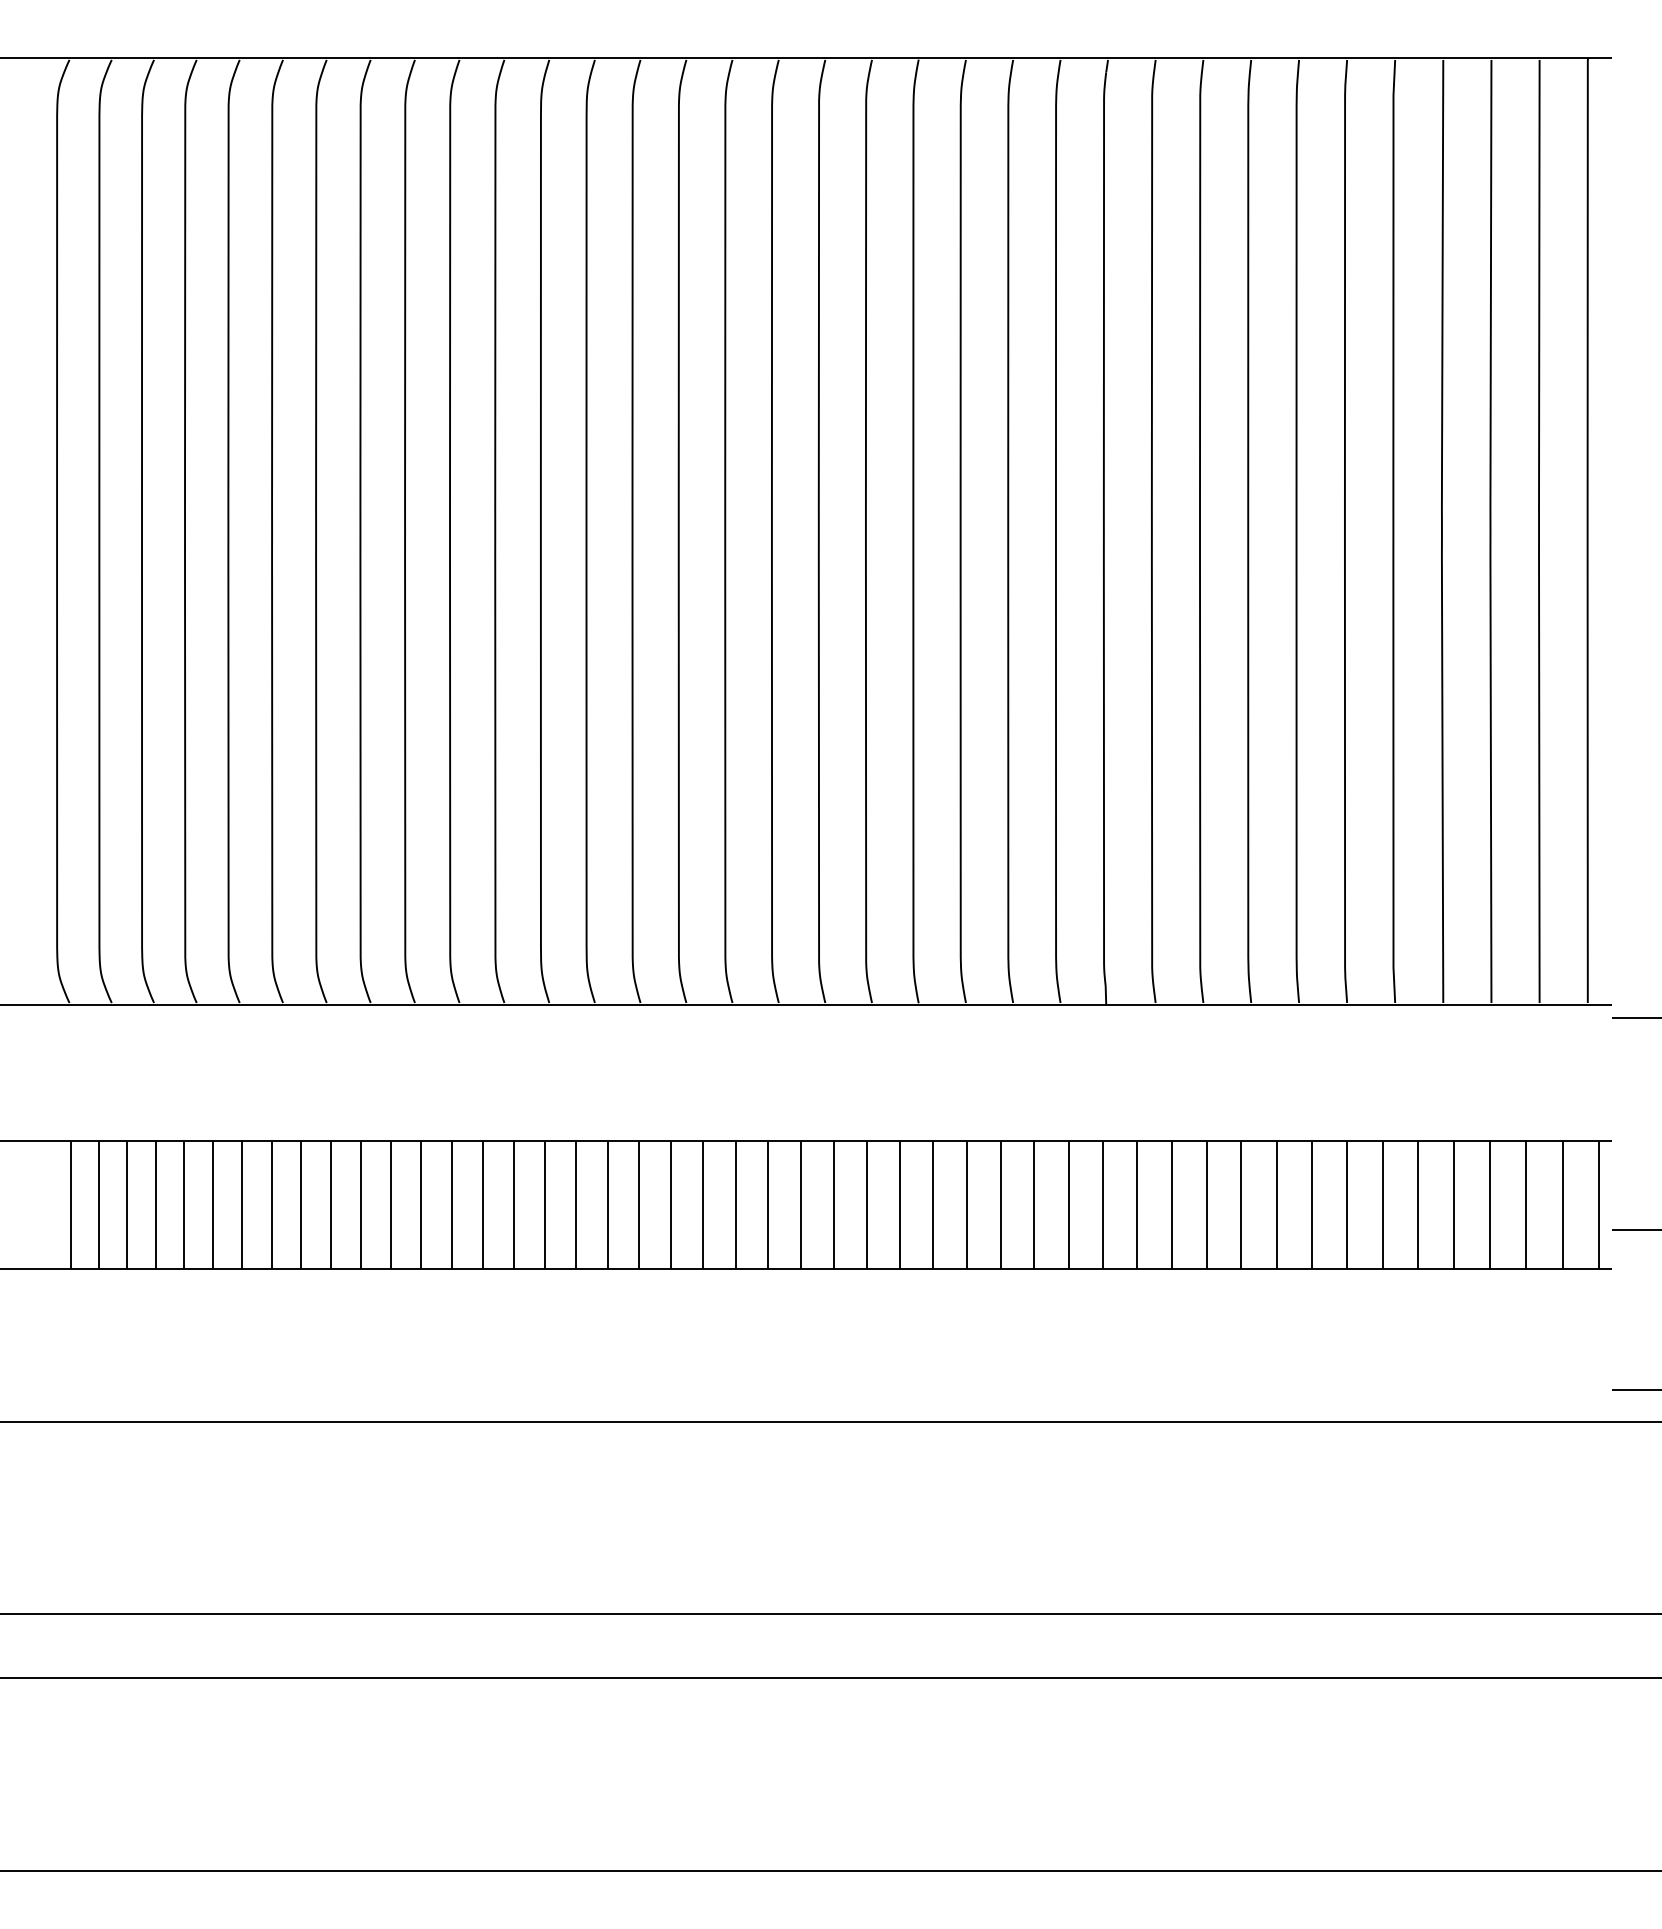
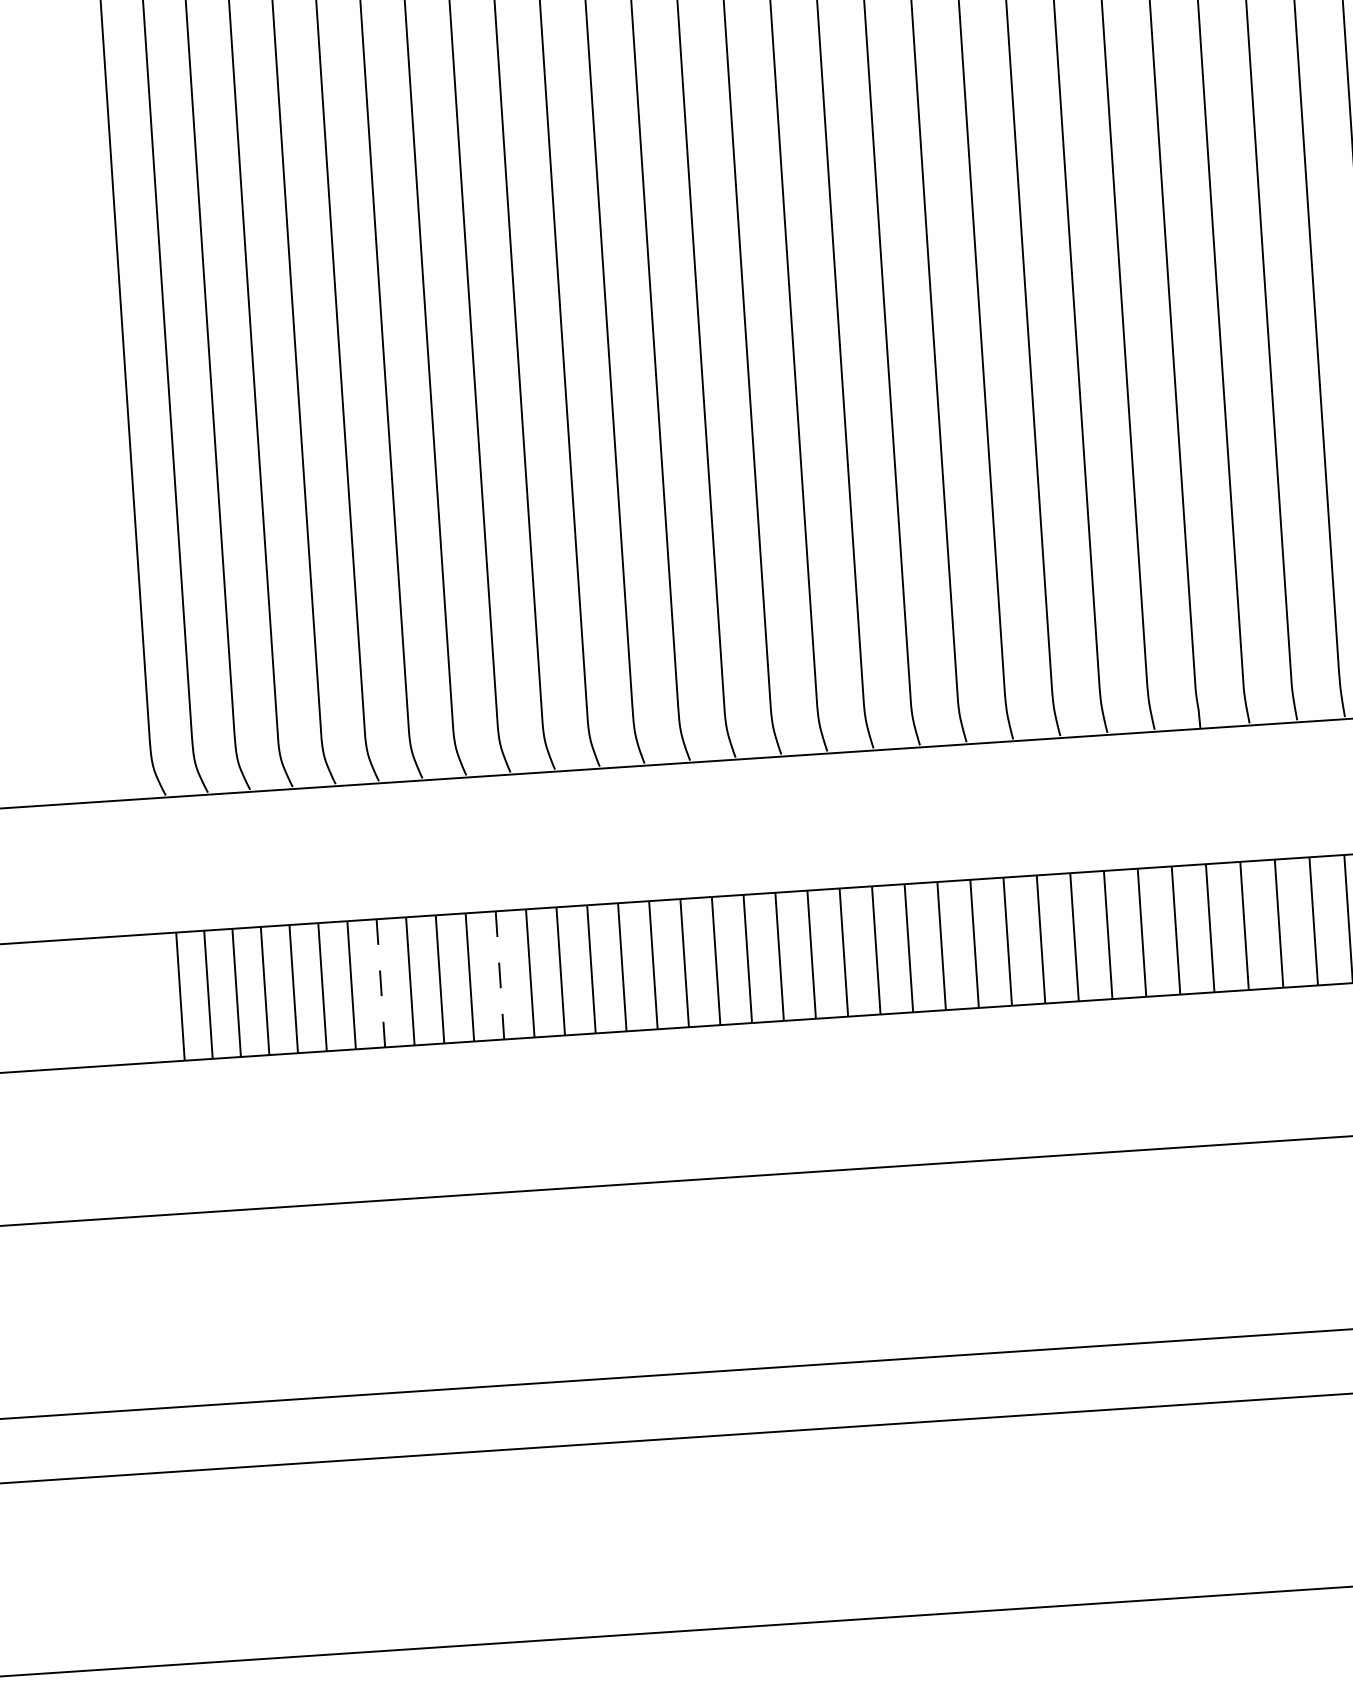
line: (271, 1204) -> (380, 983), solid -> dashed
line: (390, 1204) -> (499, 975), solid -> dashed

